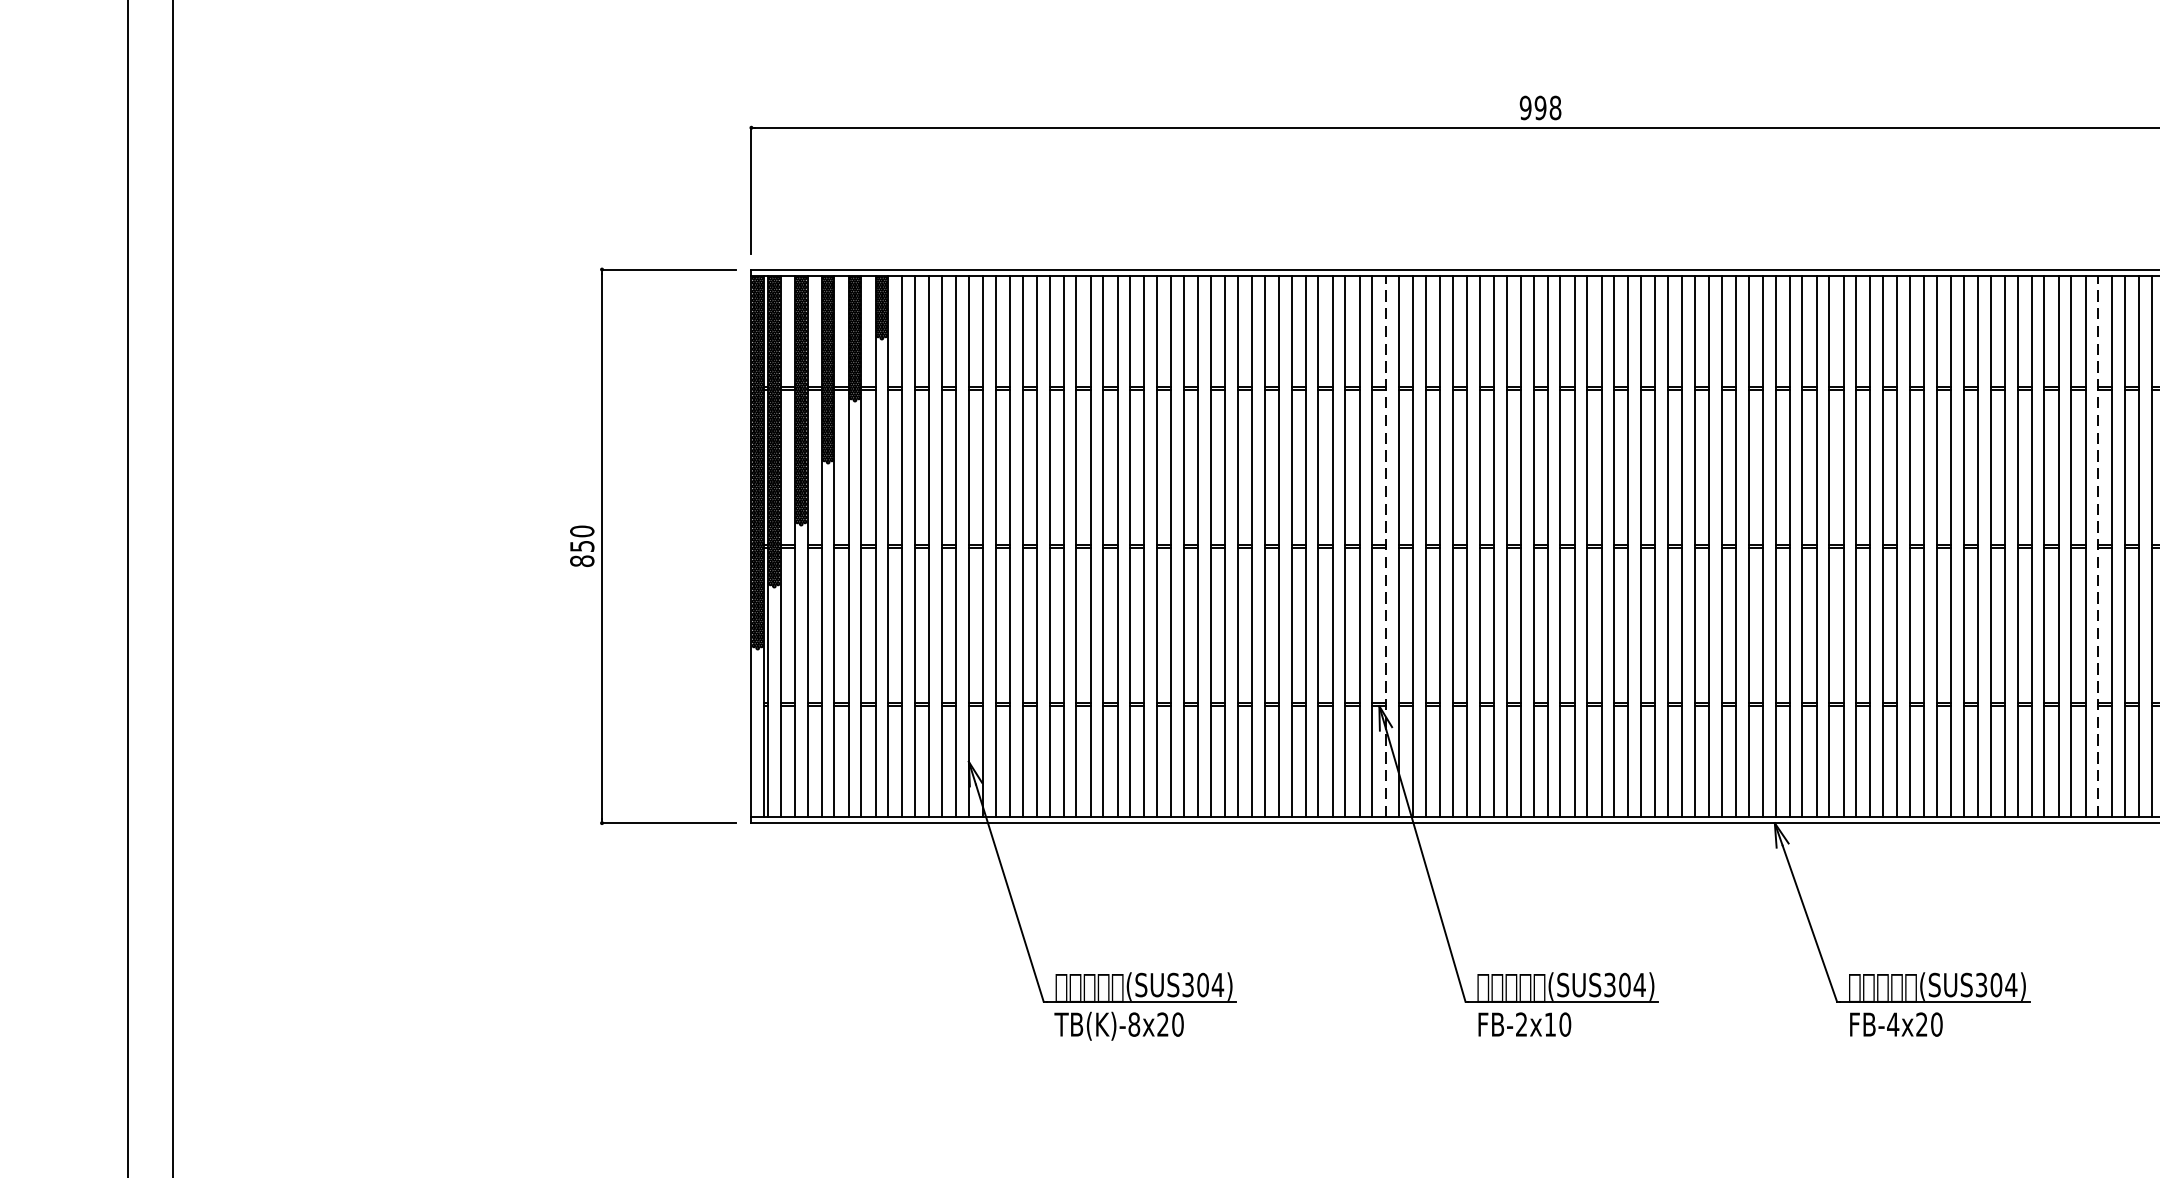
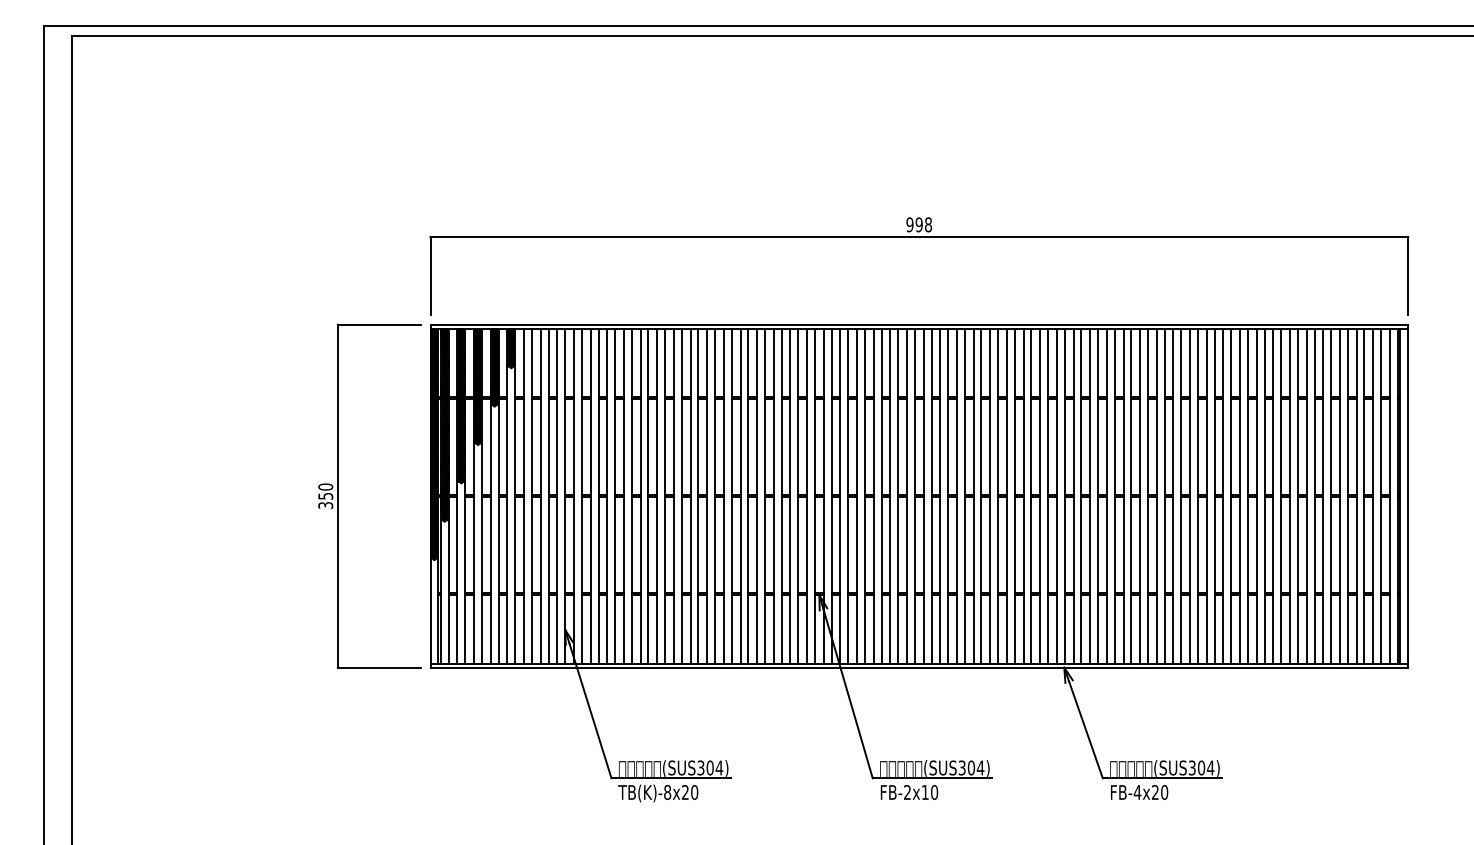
line: (1386, 545) -> (823, 495), dashed -> solid
line: (2098, 545) -> (1264, 495), dashed -> solid
text: (581, 561) -> (325, 505), 850 -> 350

